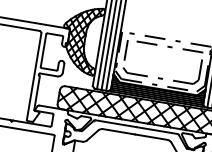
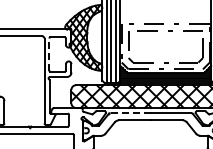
line: (43, 50) -> (49, 54), solid -> dashed
line: (116, 124) -> (131, 113), solid -> dashed

